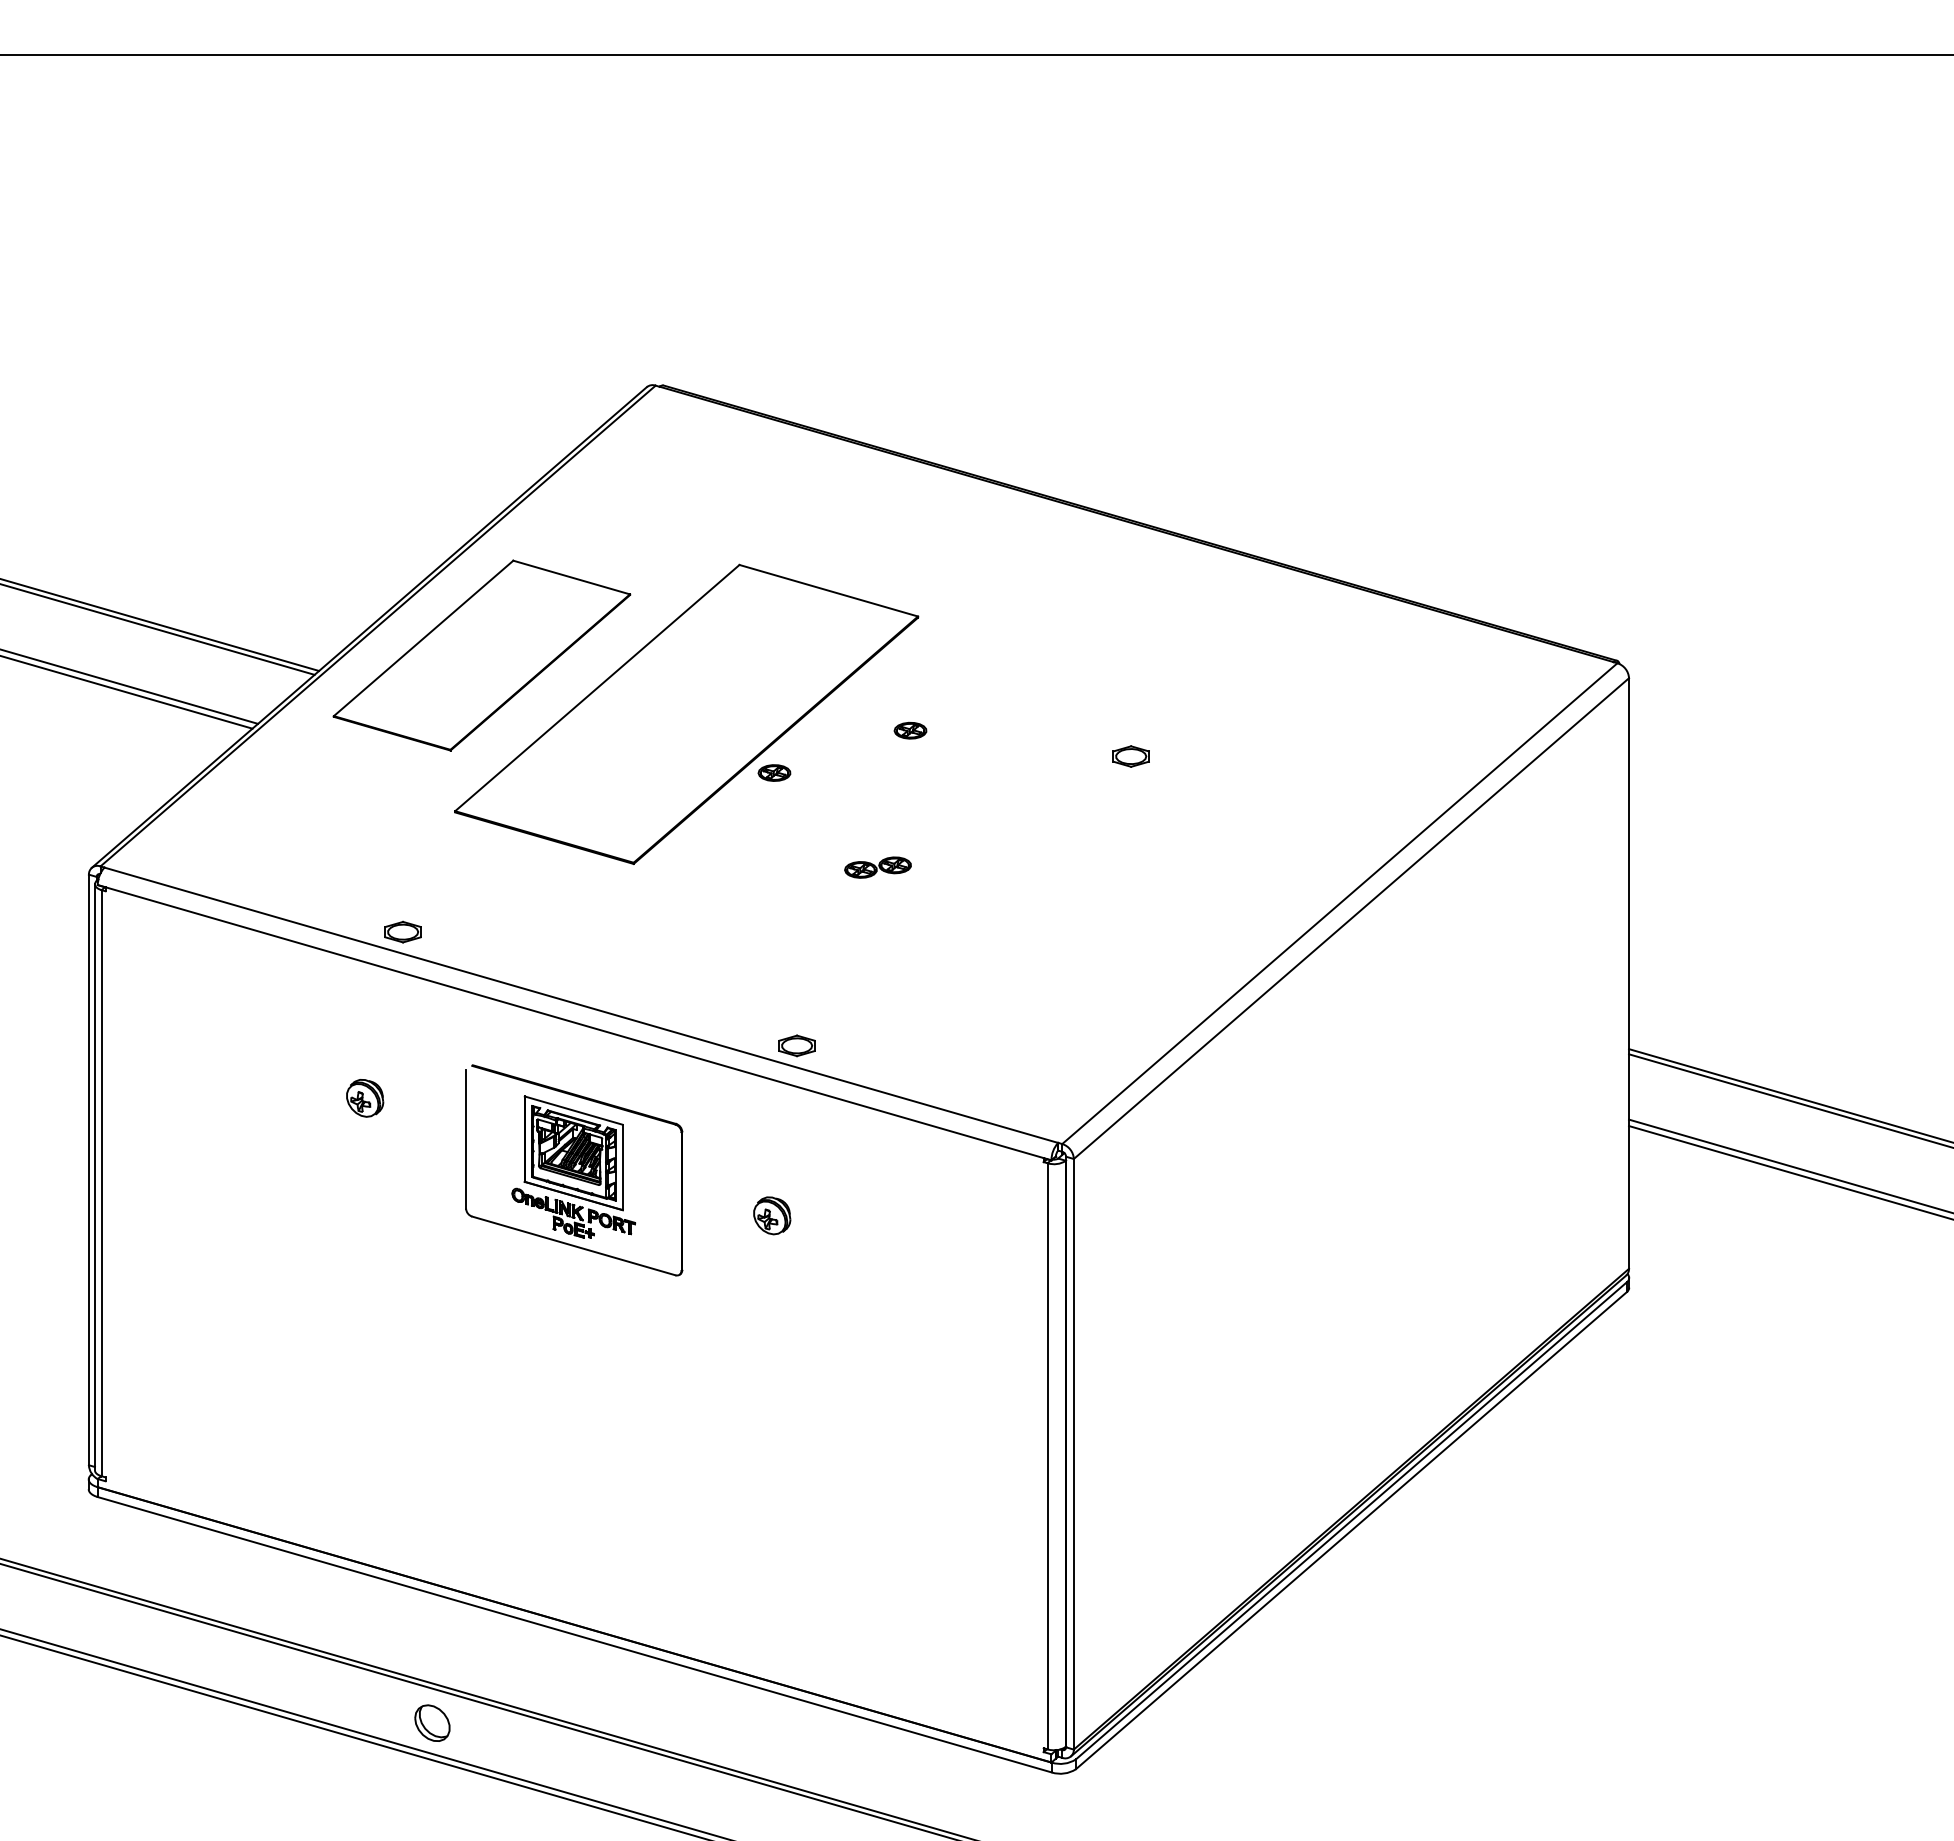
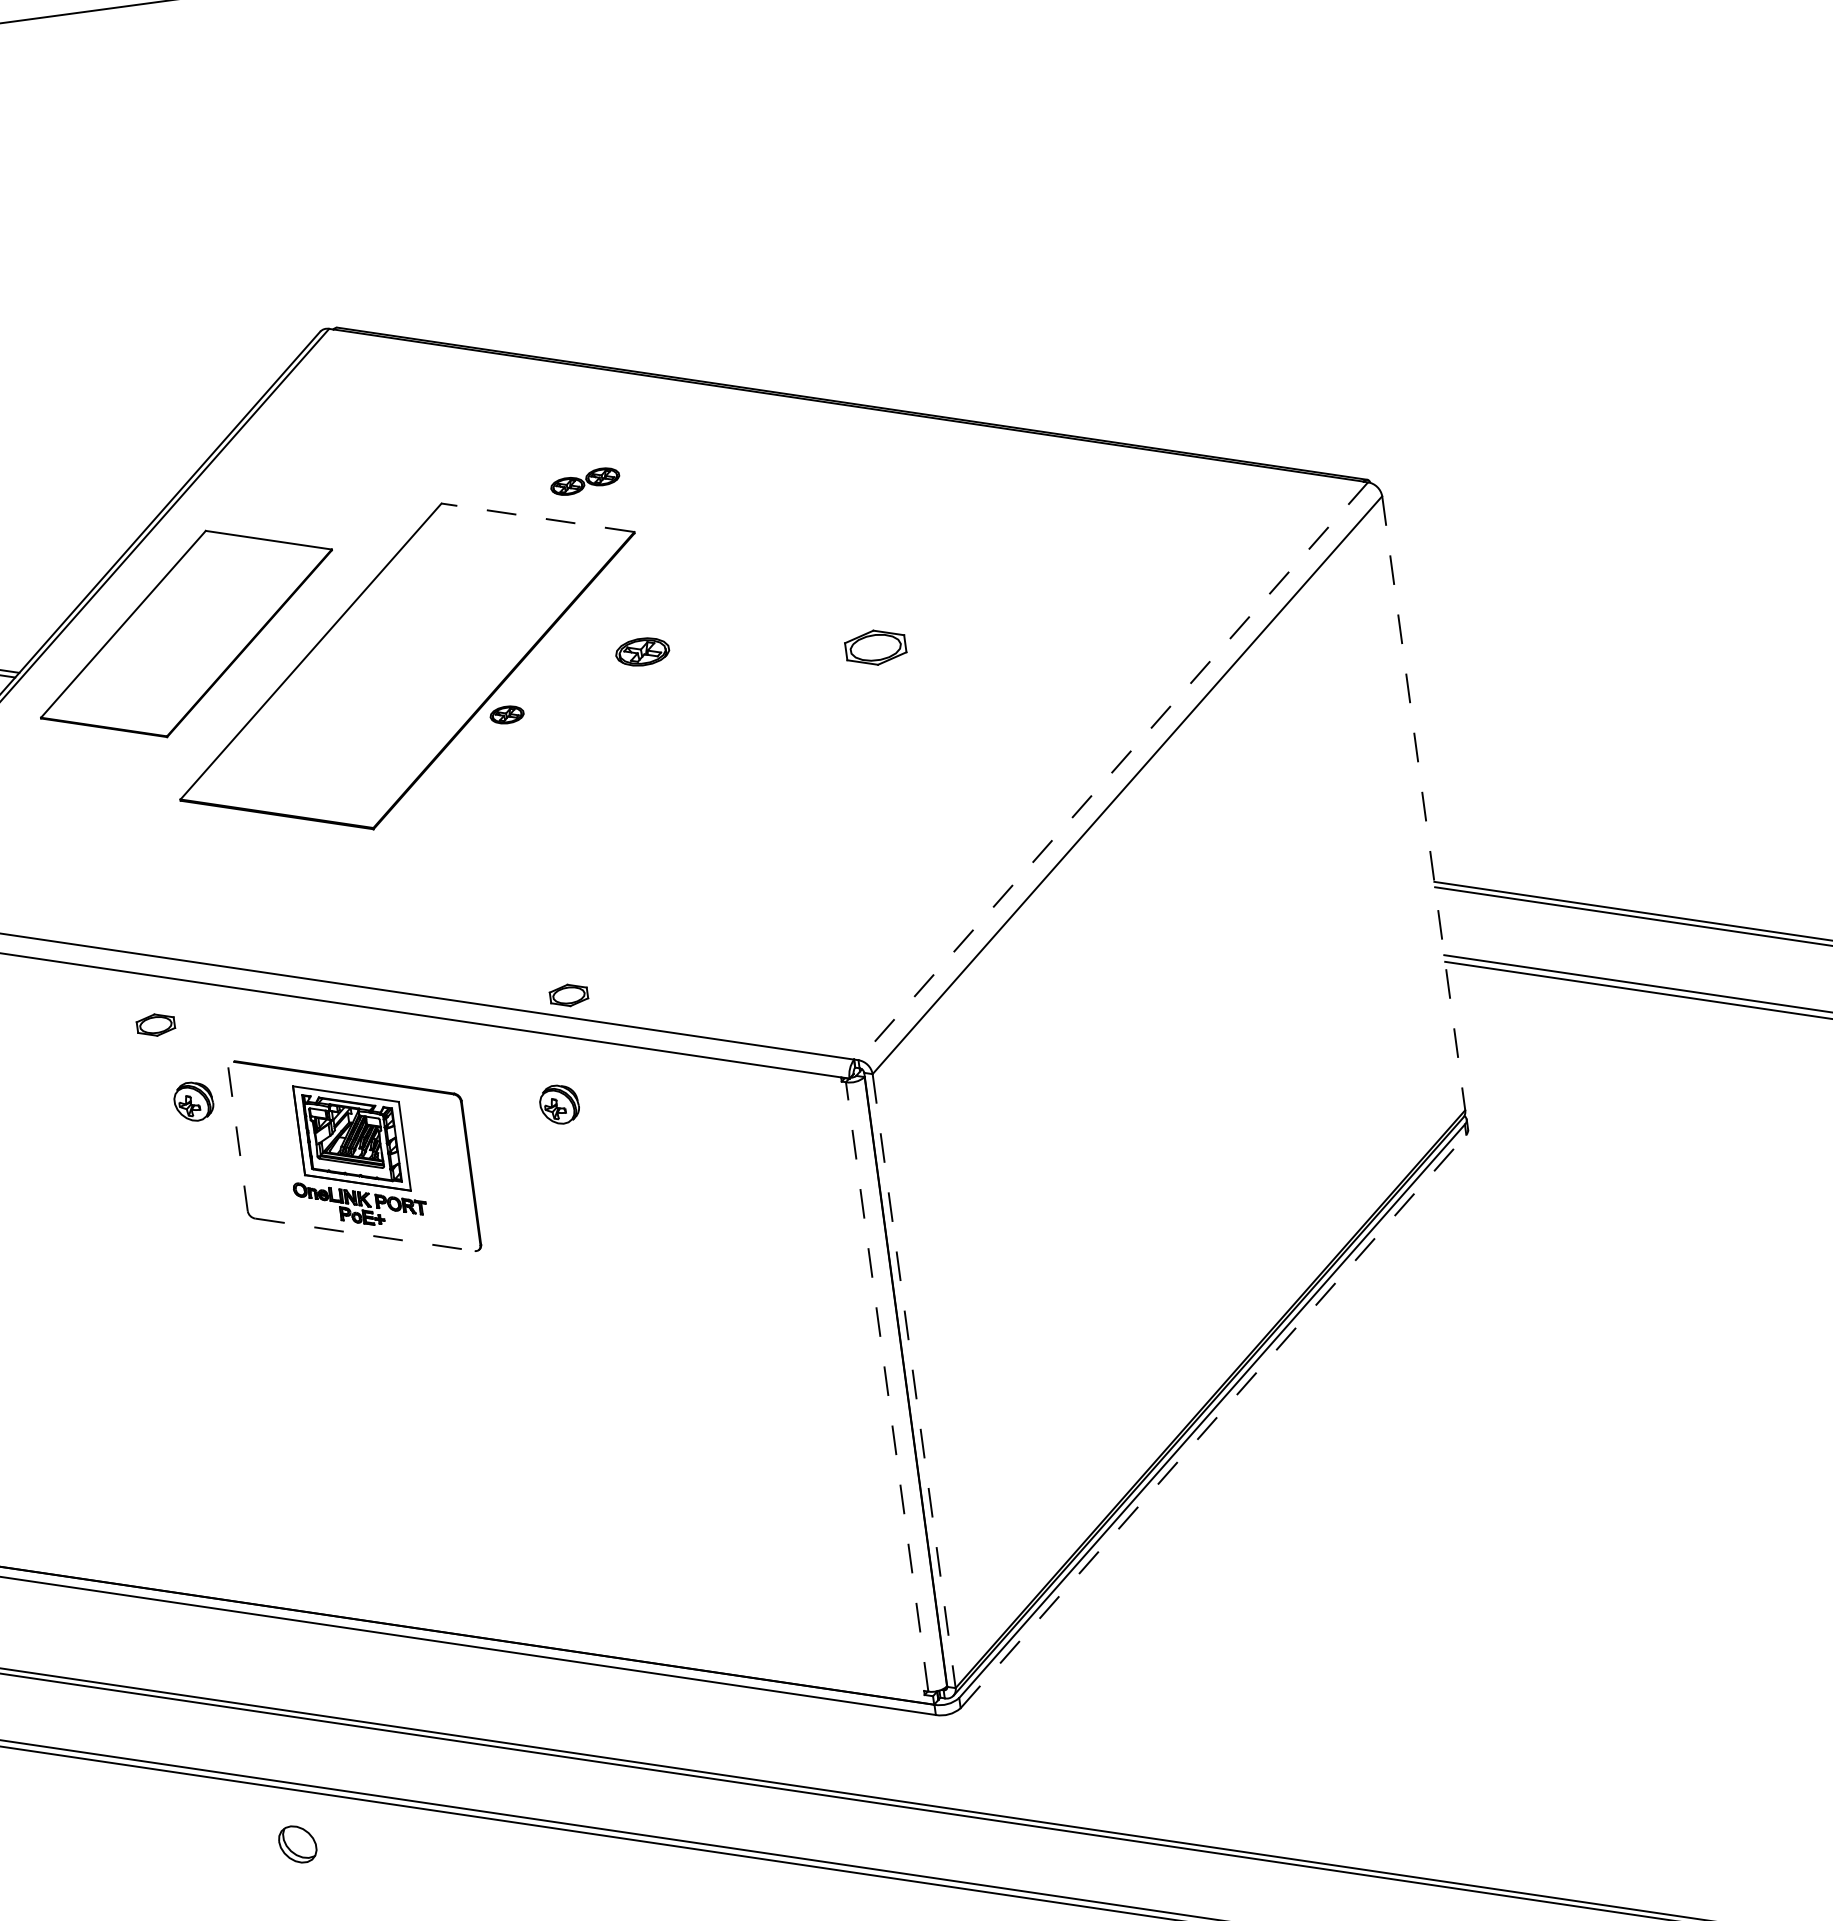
line: (828, 590) -> (537, 517), solid -> dashed
part: (910, 730) -> (642, 651), size x1.6
part: (1130, 756) -> (874, 647), size x1.6
part: (877, 867) -> (584, 481), moved
line: (1339, 903) -> (1112, 771), solid -> dashed
part: (402, 931) -> (155, 1024), moved
line: (1629, 974) -> (1424, 804), solid -> dashed
part: (365, 1098) -> (194, 1101), moved
line: (466, 1139) -> (238, 1139), solid -> dashed
part: (772, 1215) -> (559, 1104), moved
line: (573, 1245) -> (364, 1234), solid -> dashed
line: (1073, 1454) -> (913, 1381), solid -> dashed
line: (1047, 1455) -> (886, 1386), solid -> dashed
line: (1351, 1530) -> (1213, 1421), solid -> dashed
part: (432, 1722) -> (297, 1843), moved

